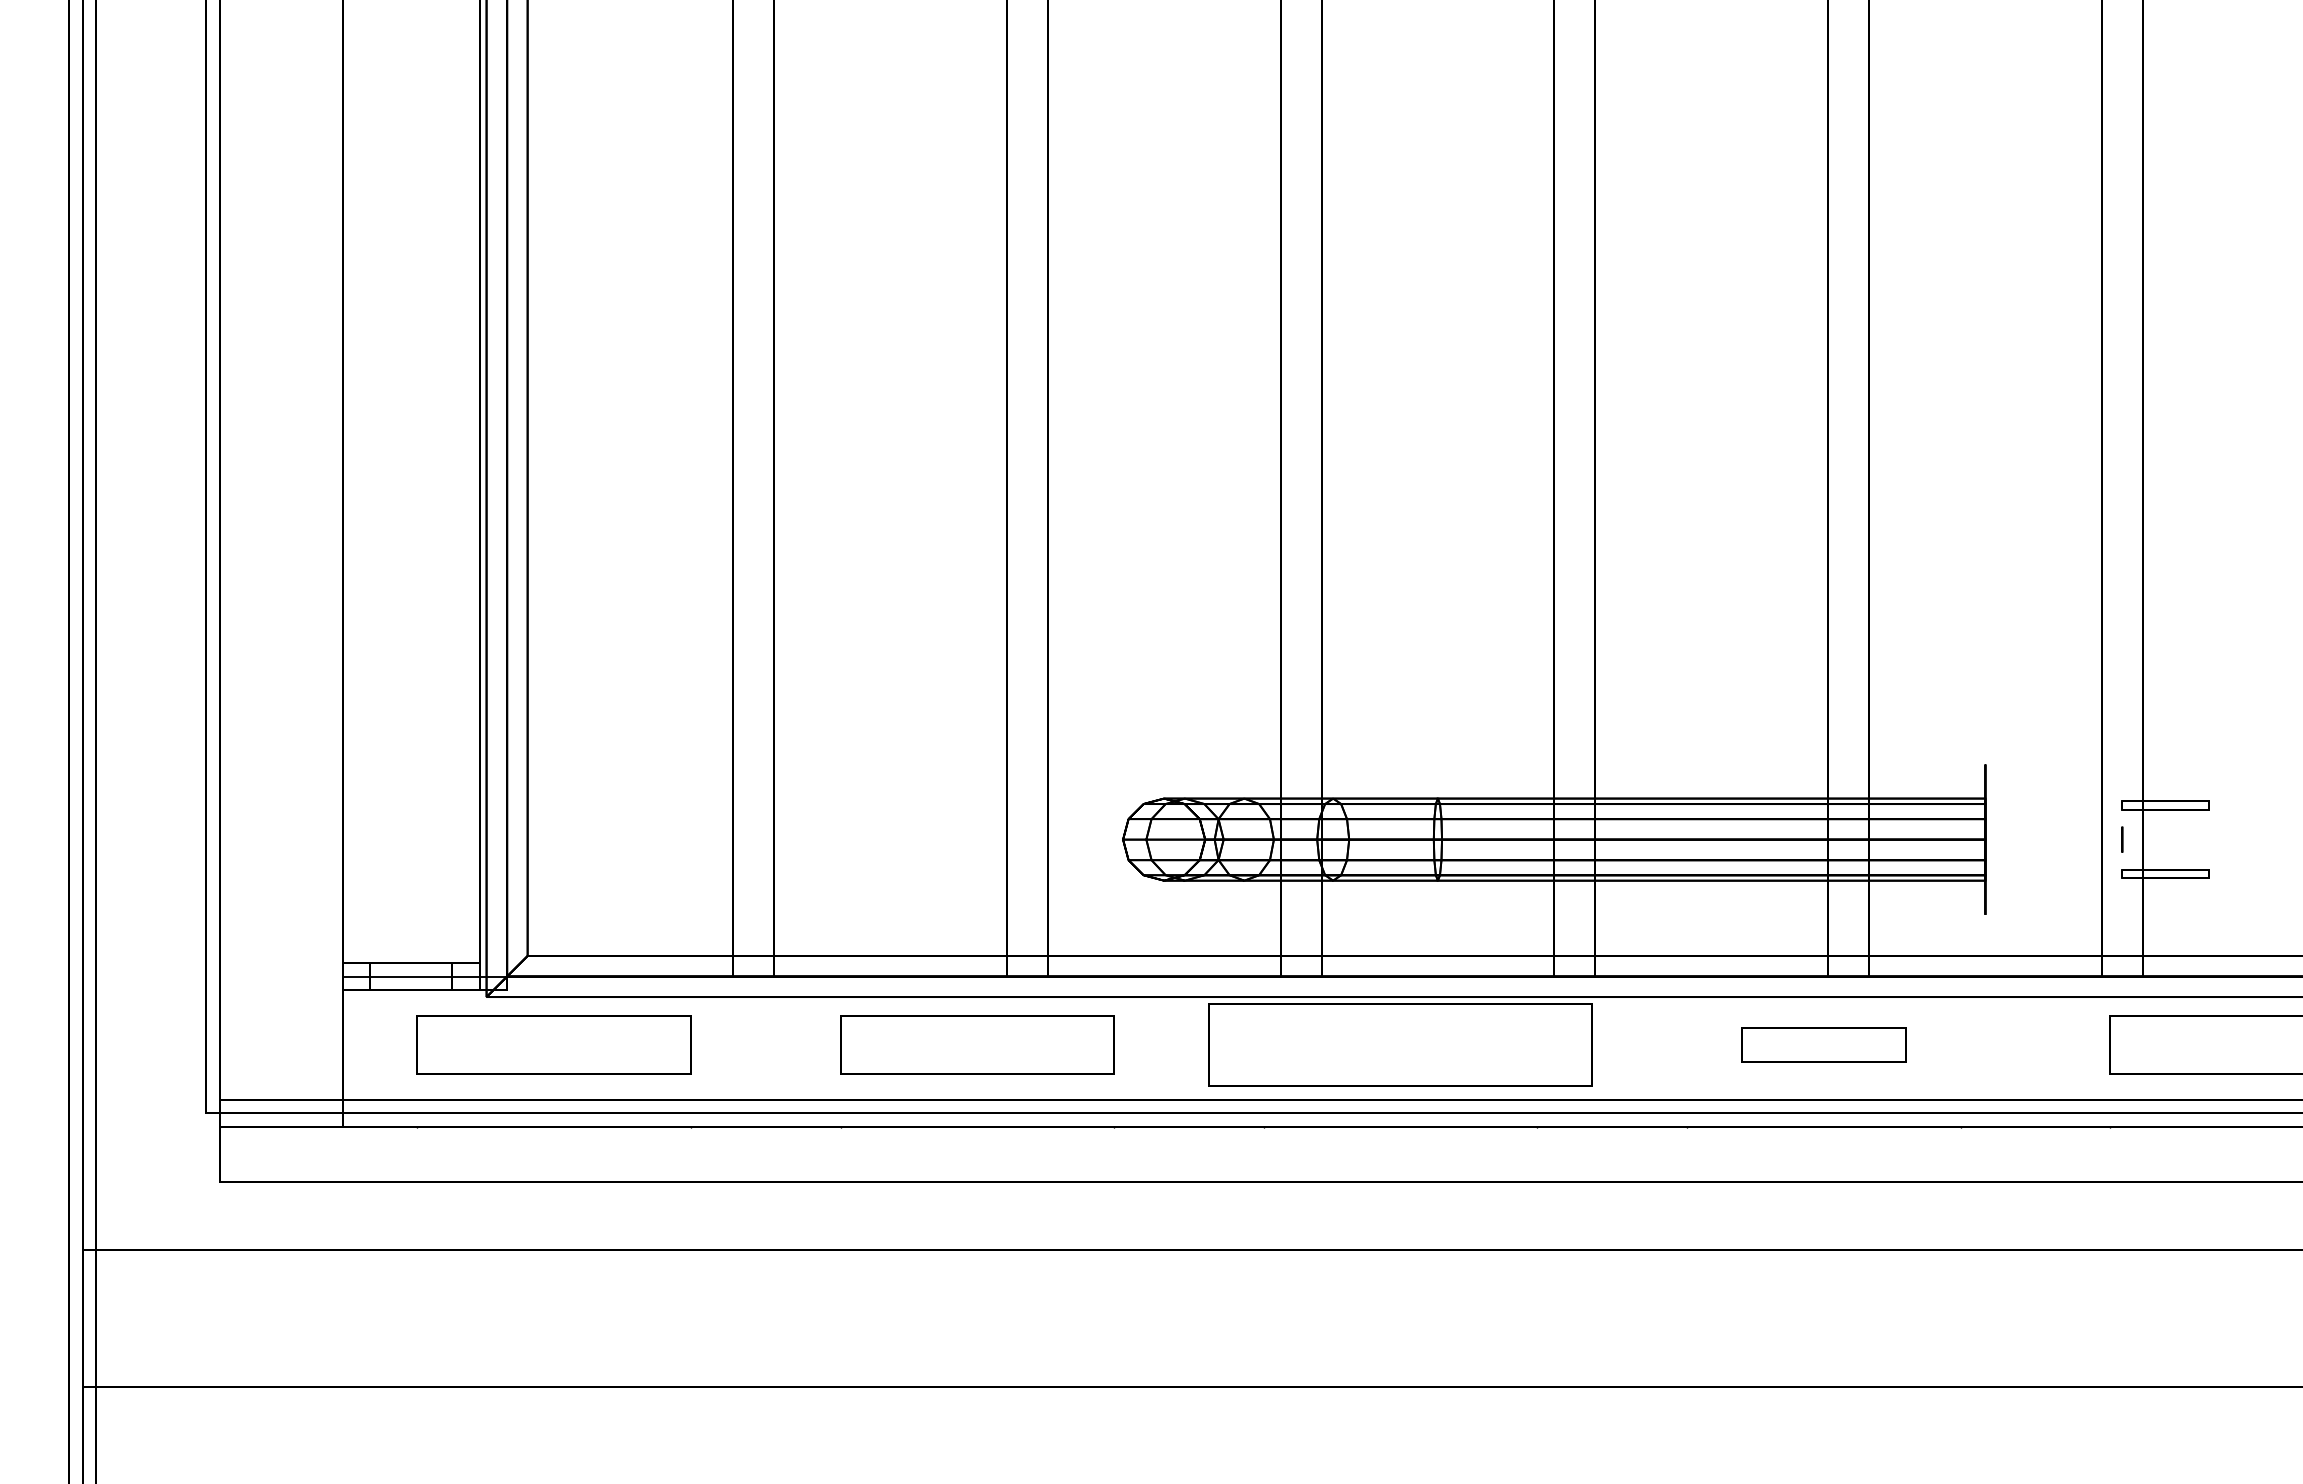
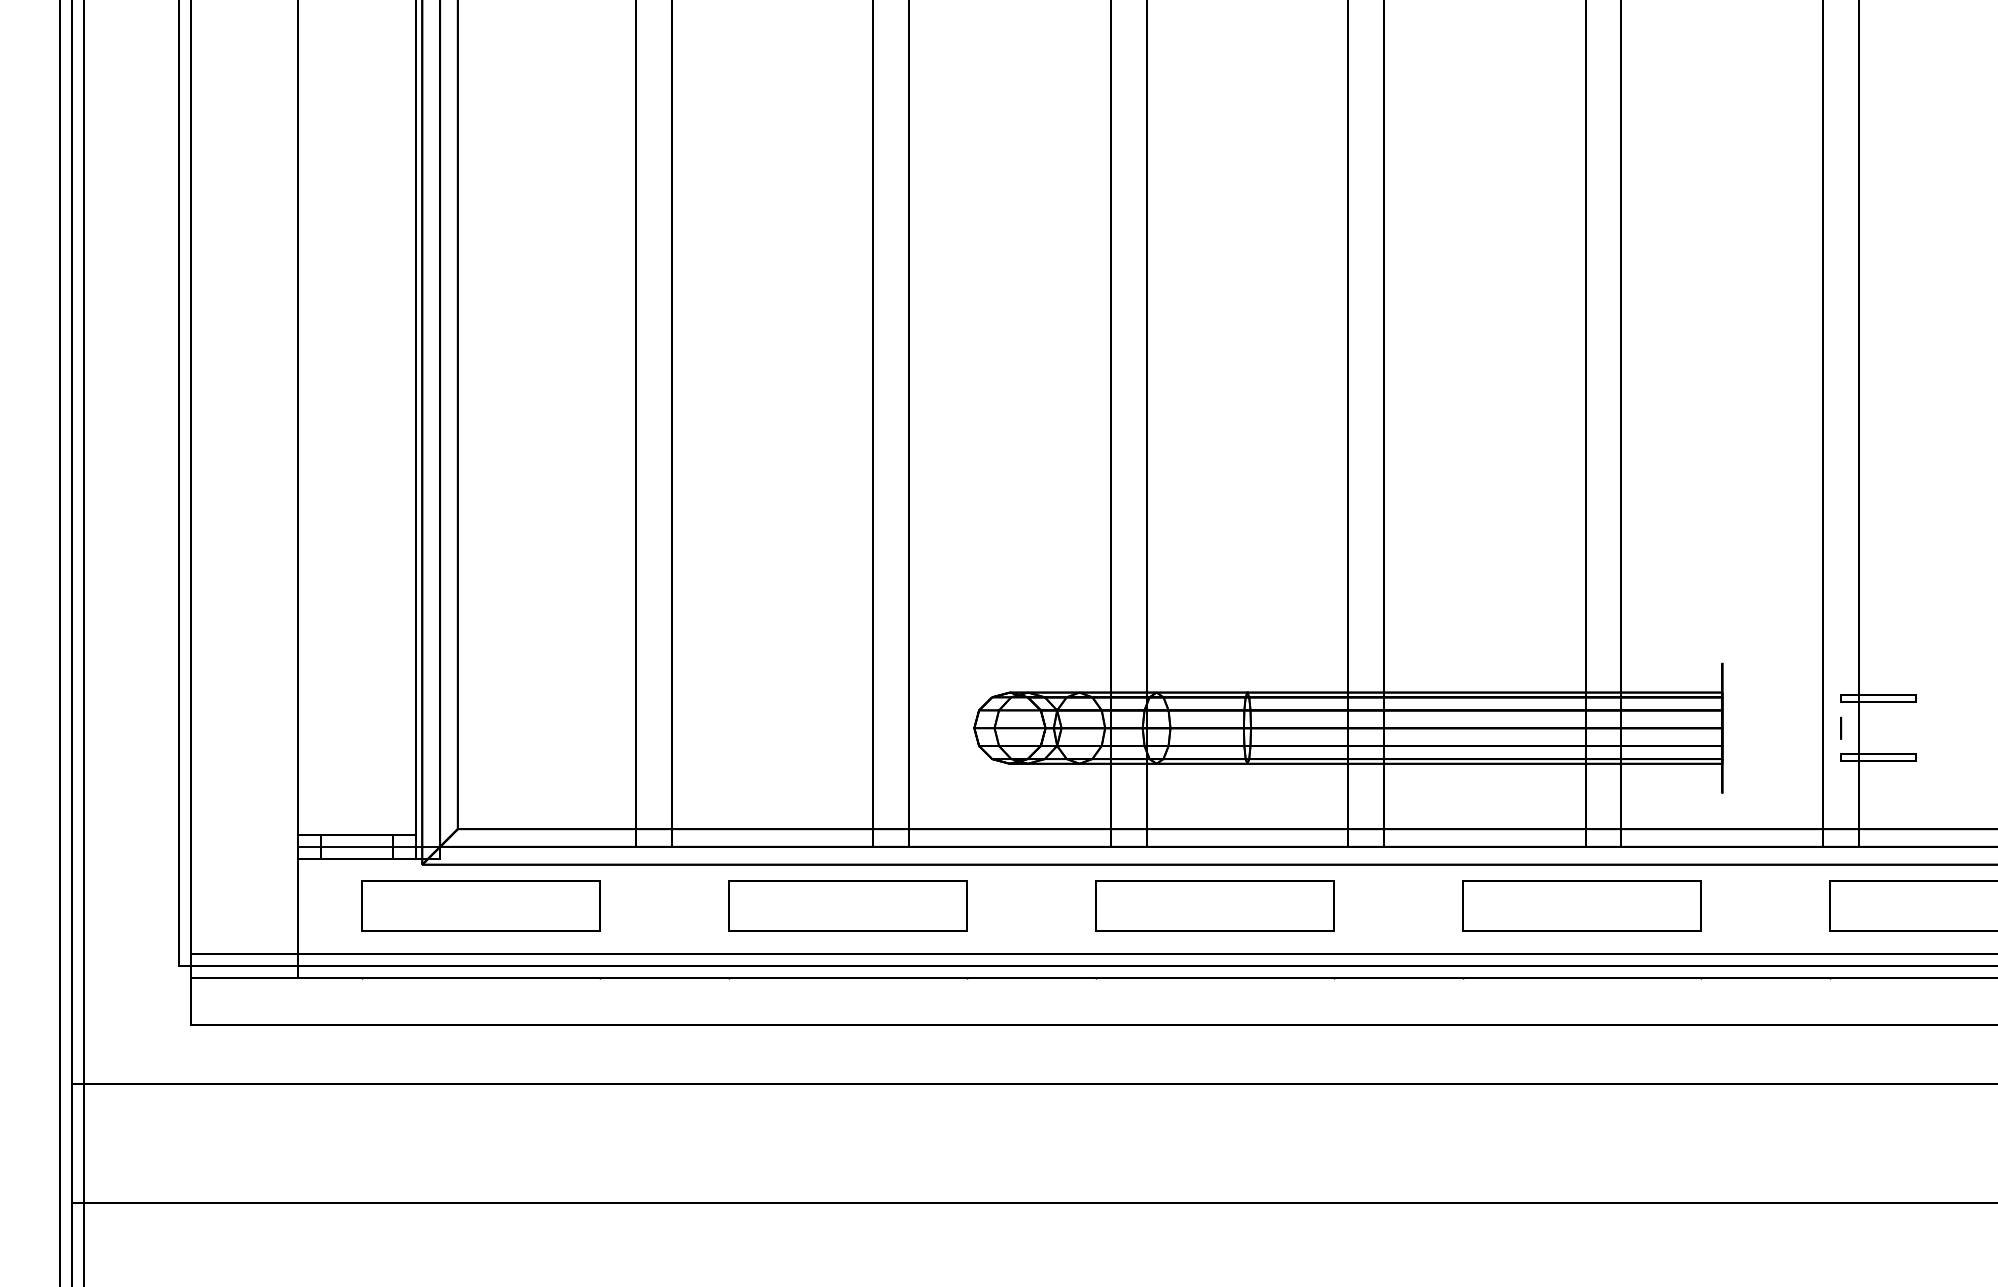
part: (1400, 1044) -> (1214, 905), size x0.71
part: (1823, 1044) -> (1581, 905), size x1.67

